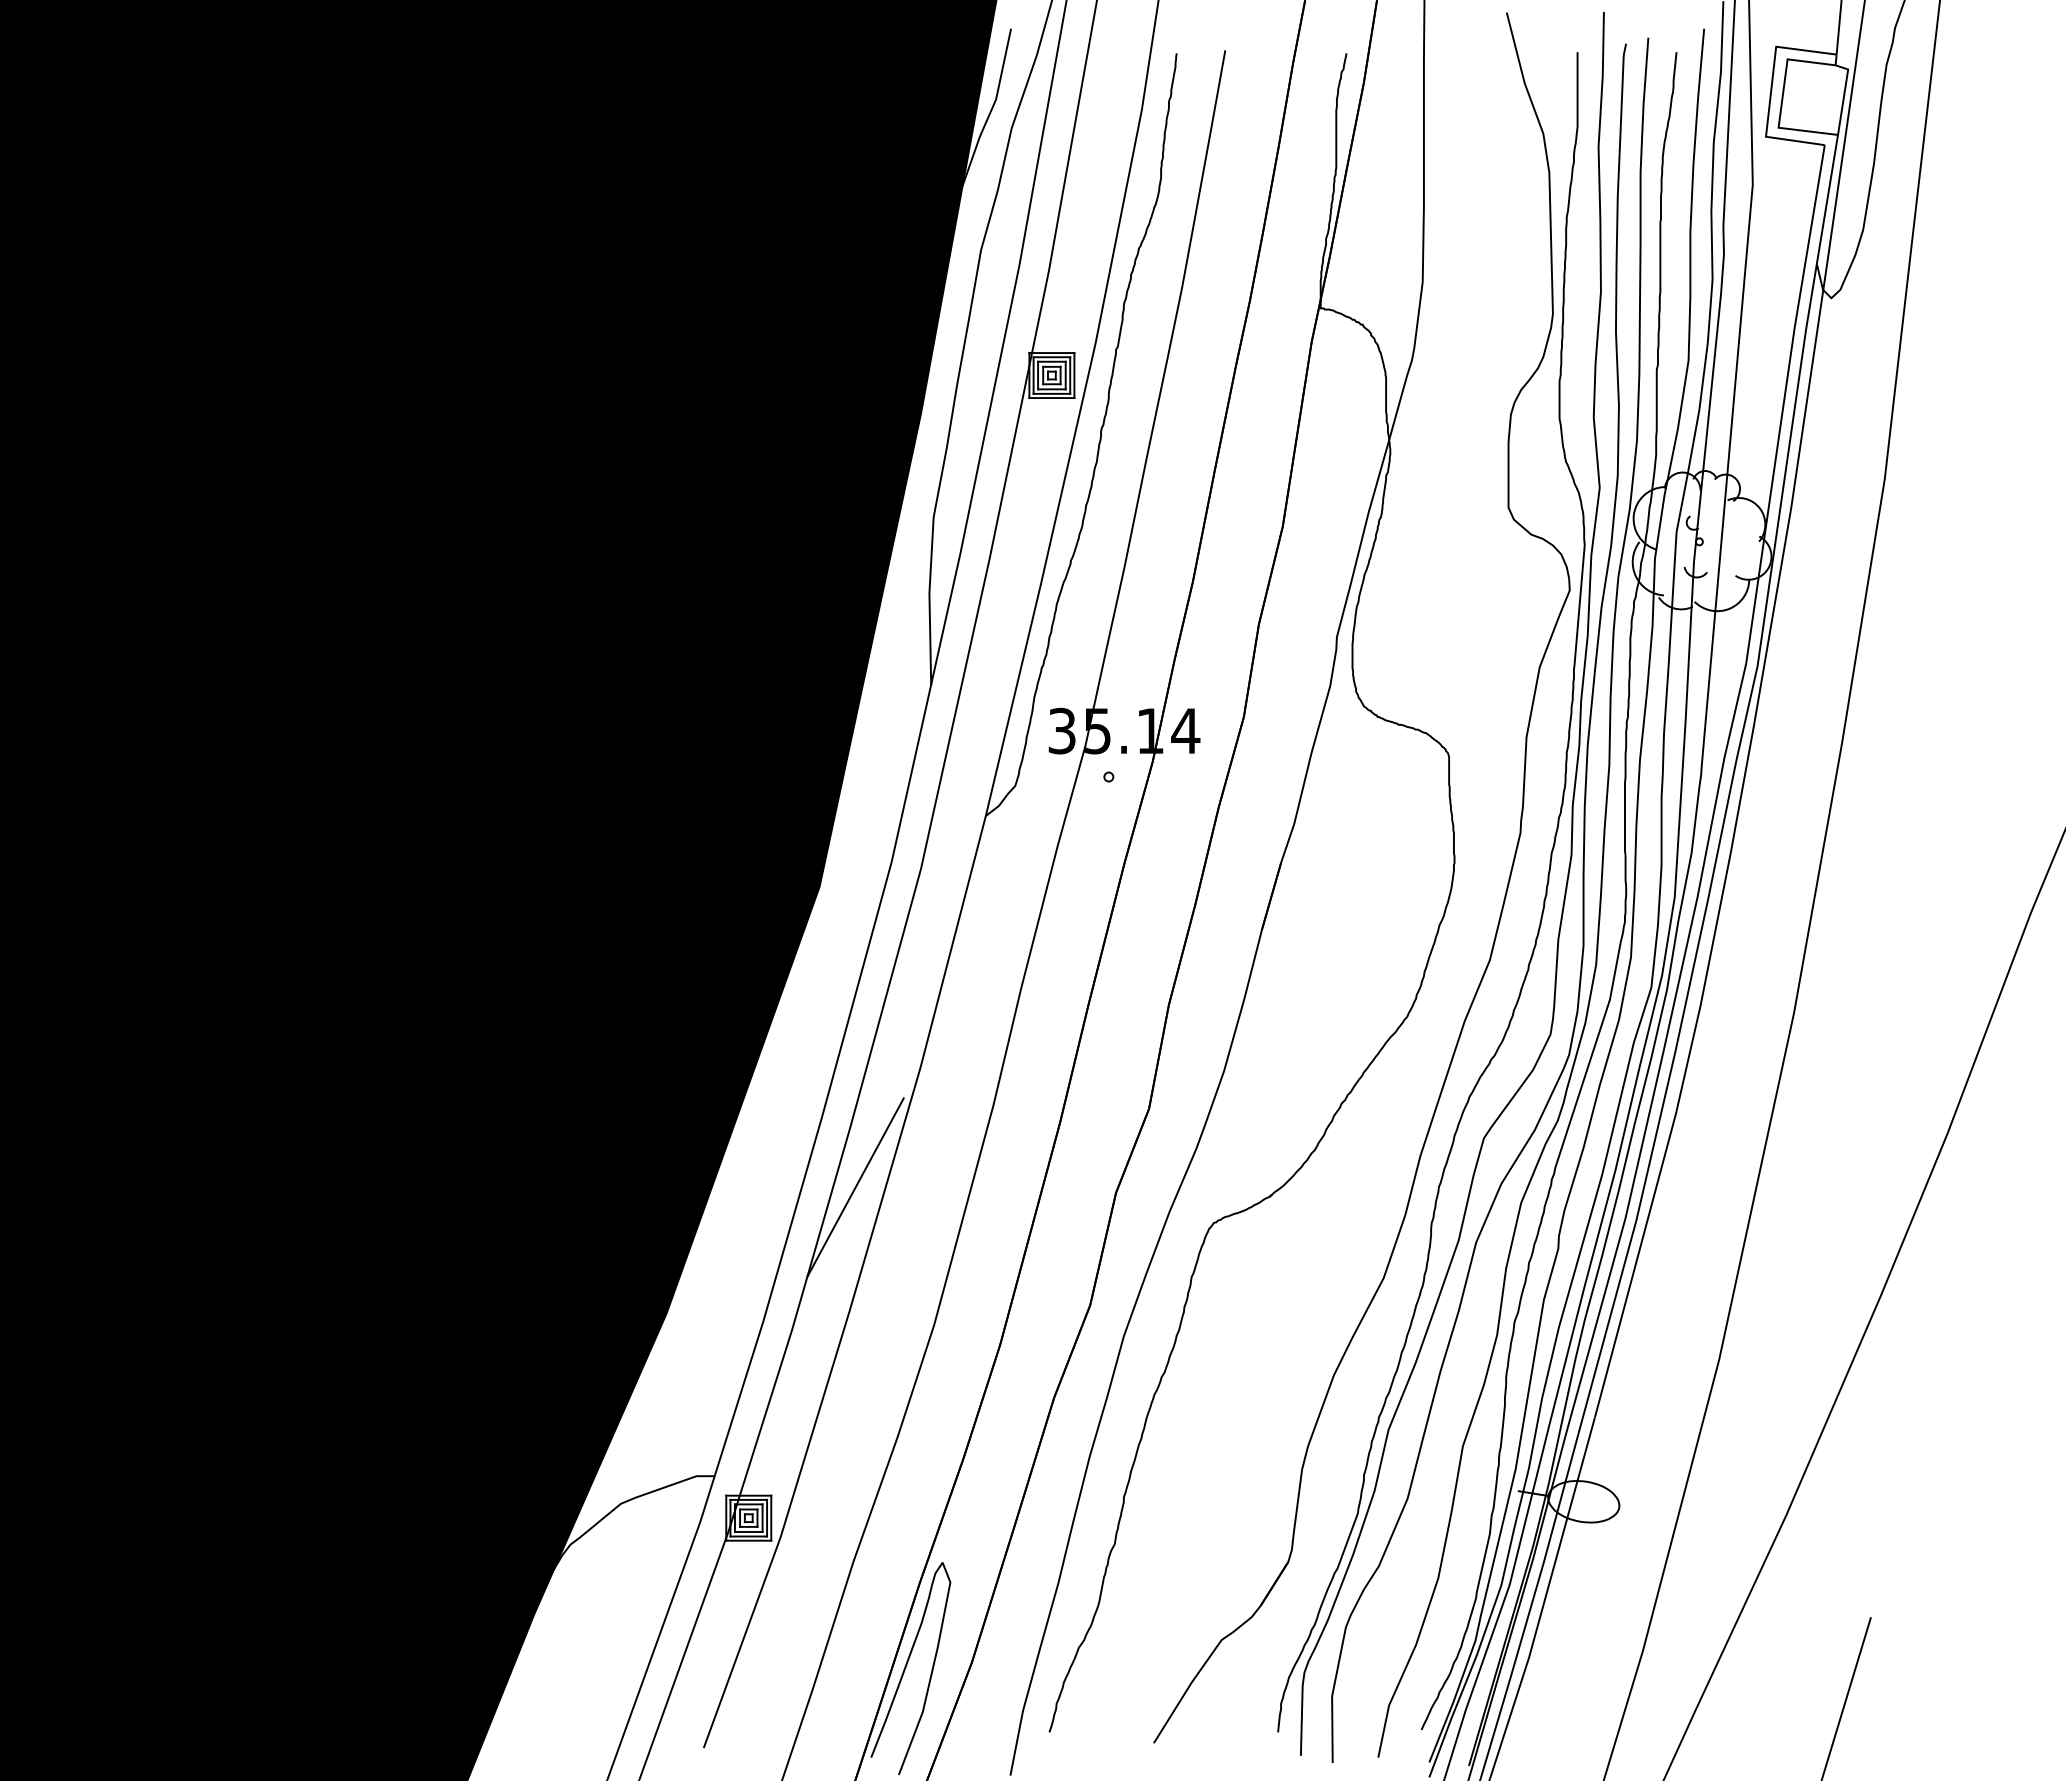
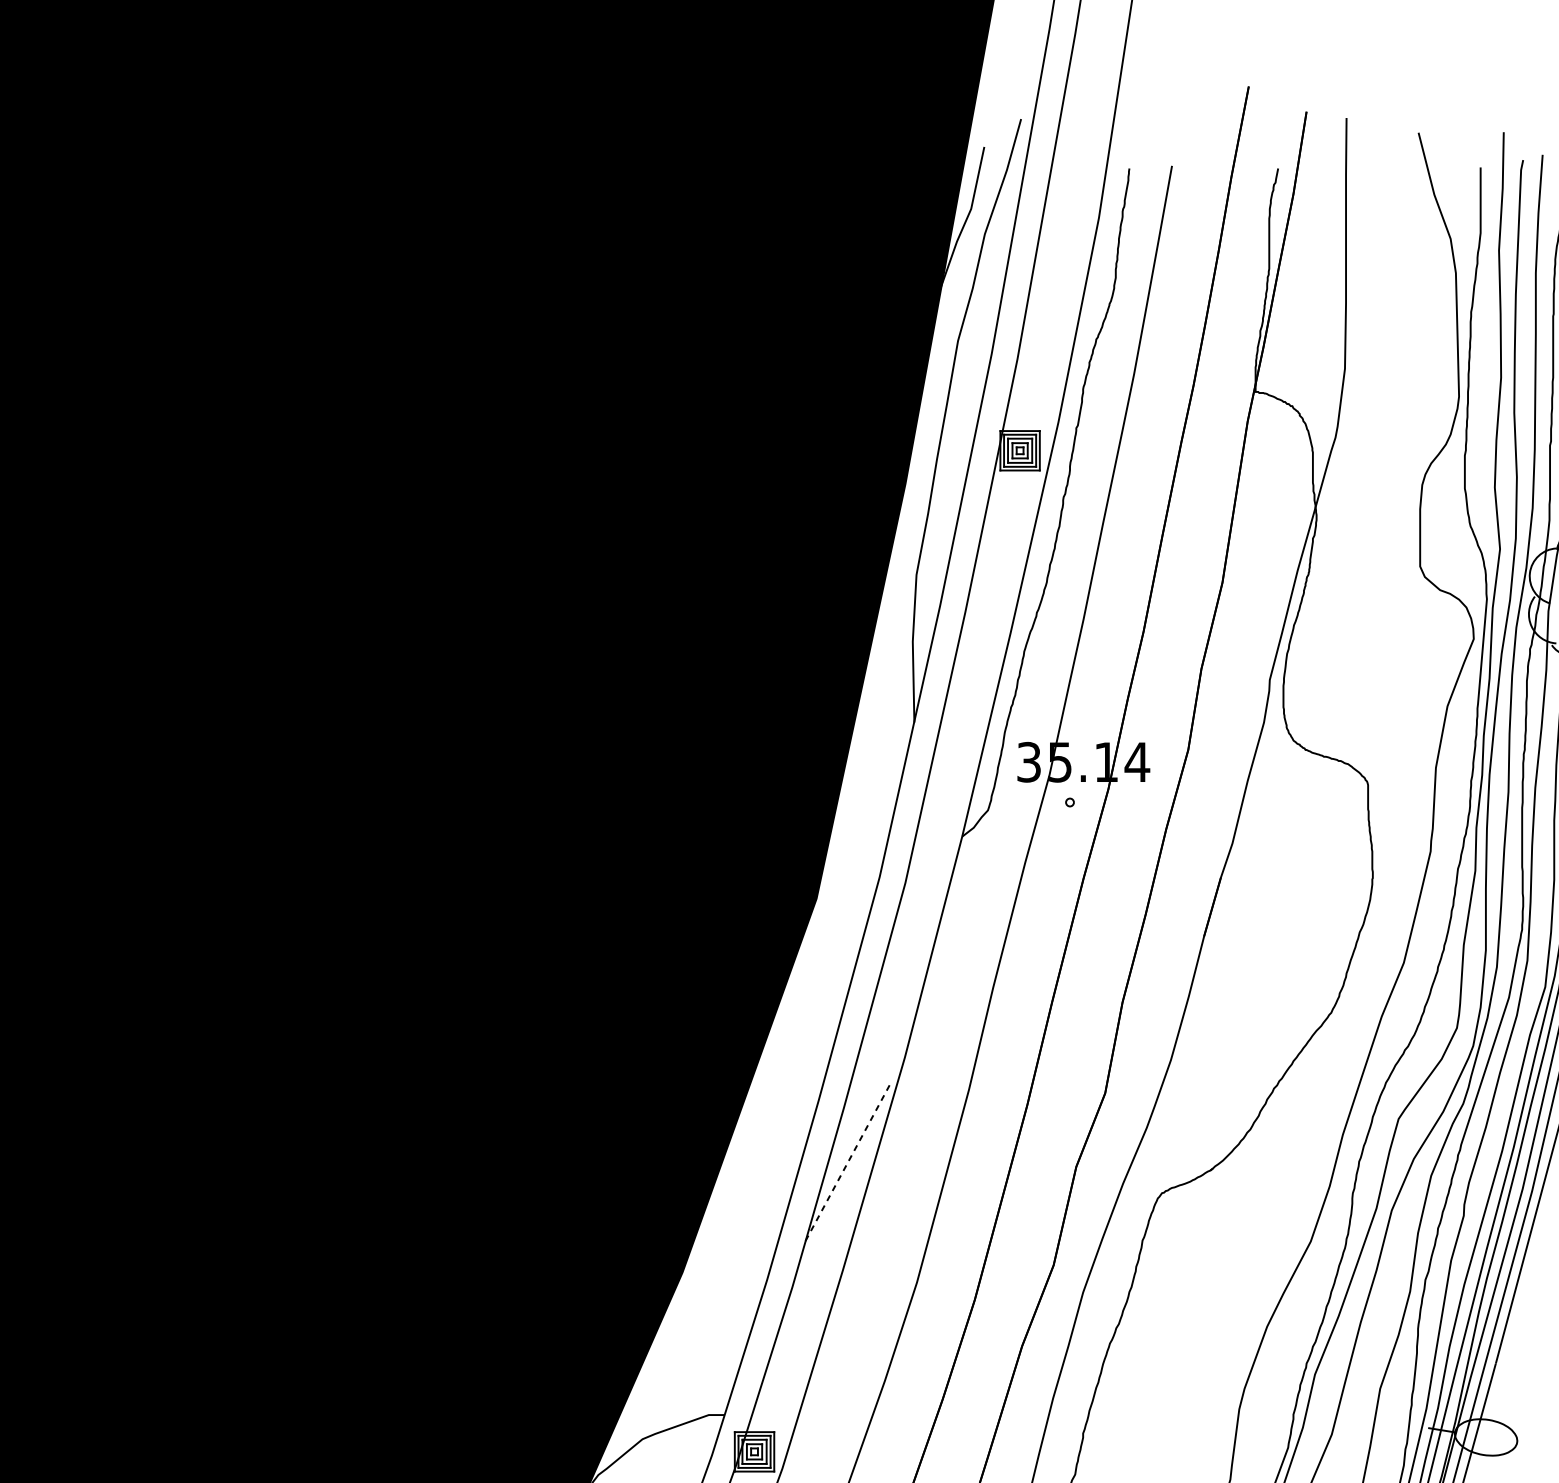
line: (855, 1187) -> (848, 1162), solid -> dashed

